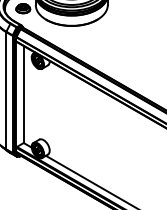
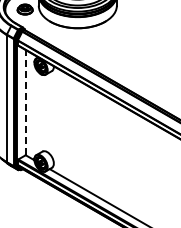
line: (23, 94) -> (25, 102), solid -> dashed

